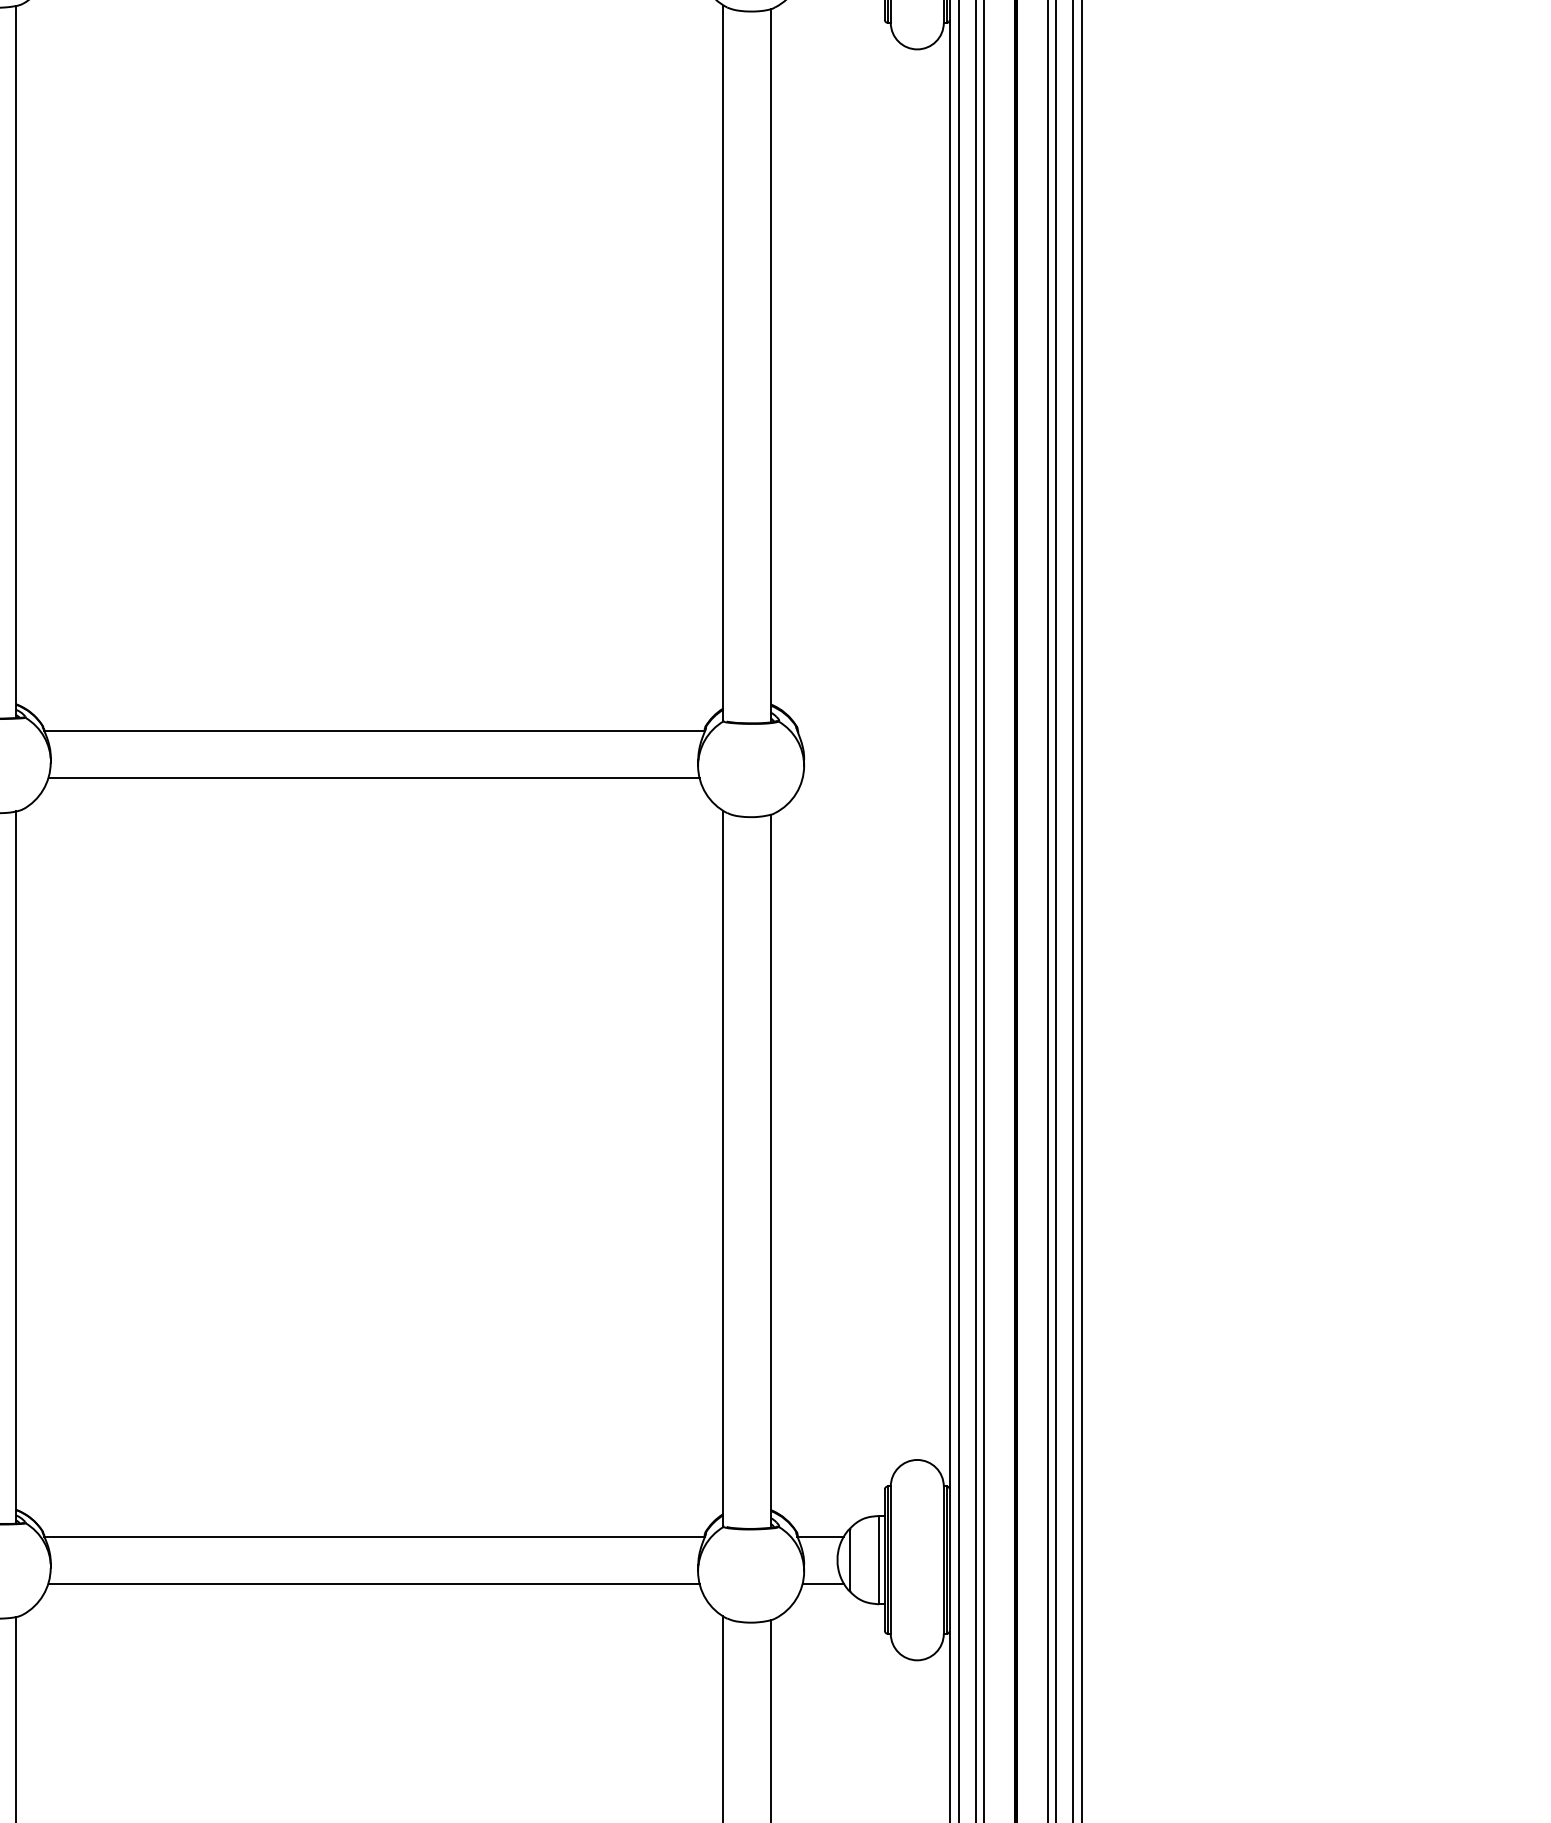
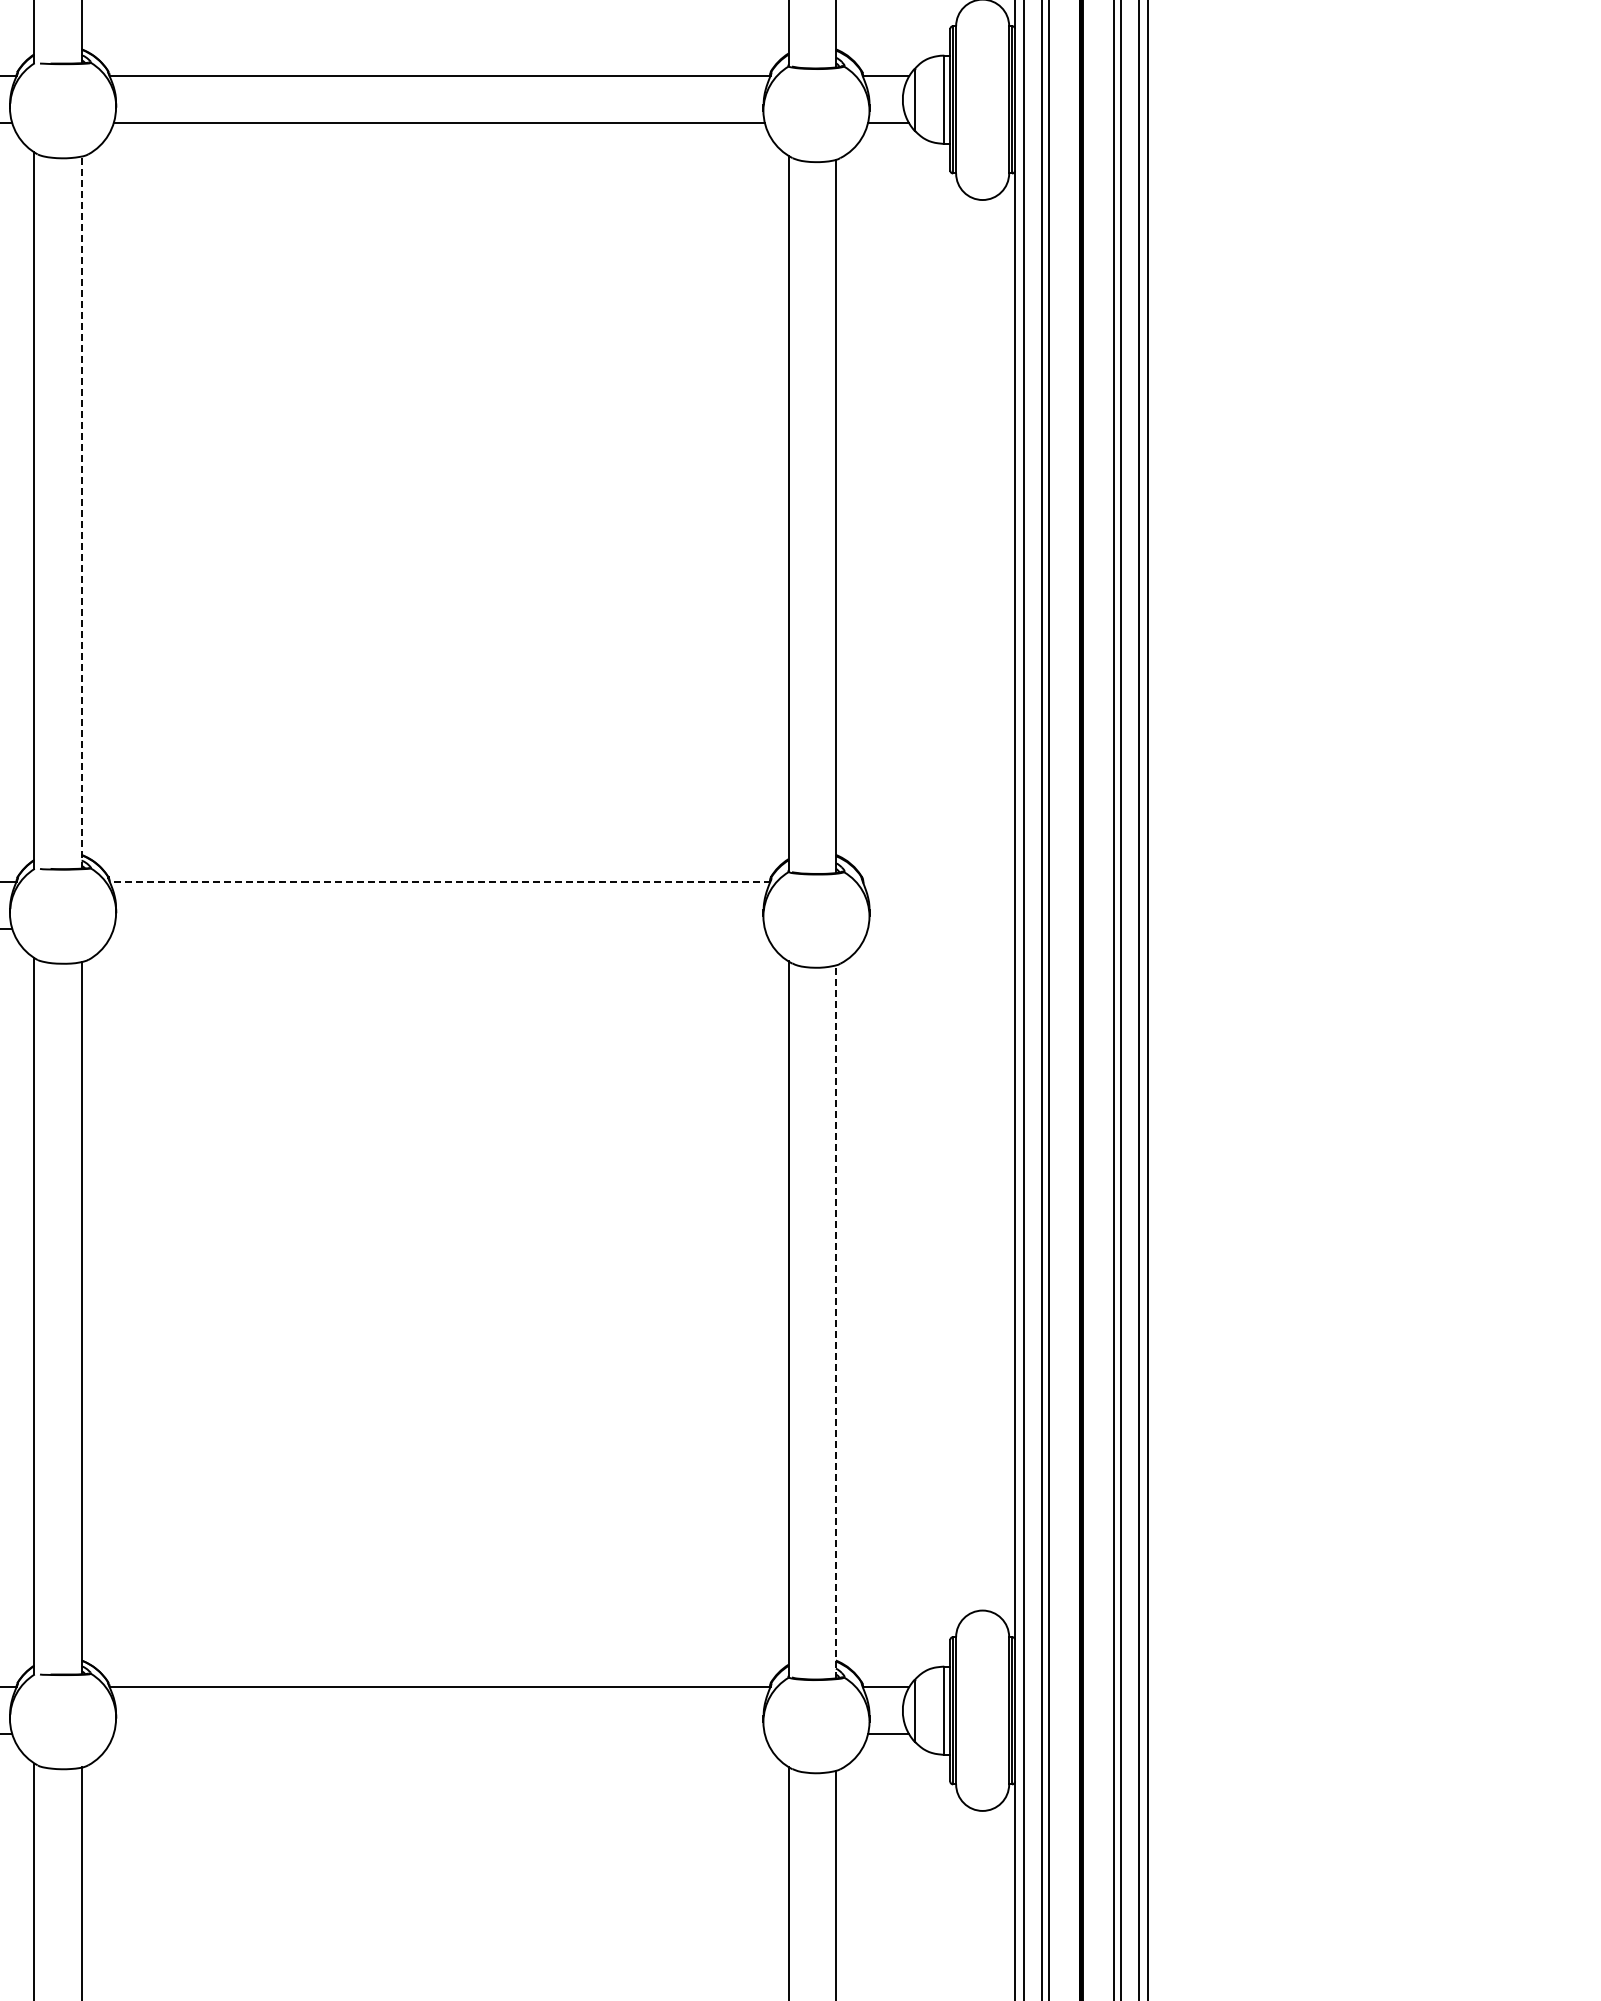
line: (16, 361) -> (81, 512), solid -> dashed
line: (374, 730) -> (439, 881), solid -> dashed
line: (373, 777) -> (438, 928), removed
line: (770, 1170) -> (835, 1321), solid -> dashed
line: (373, 1583) -> (438, 1734), removed

